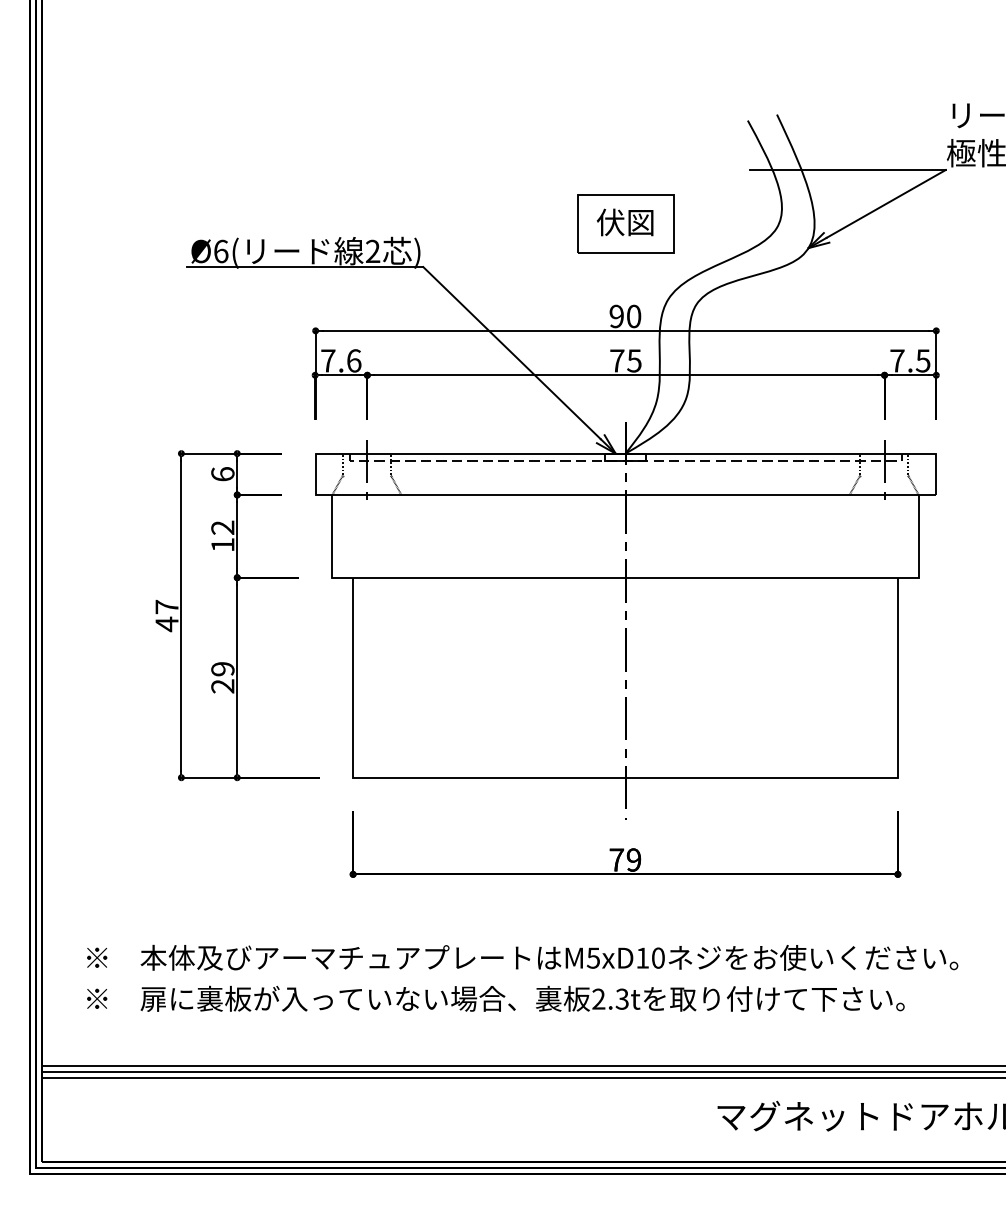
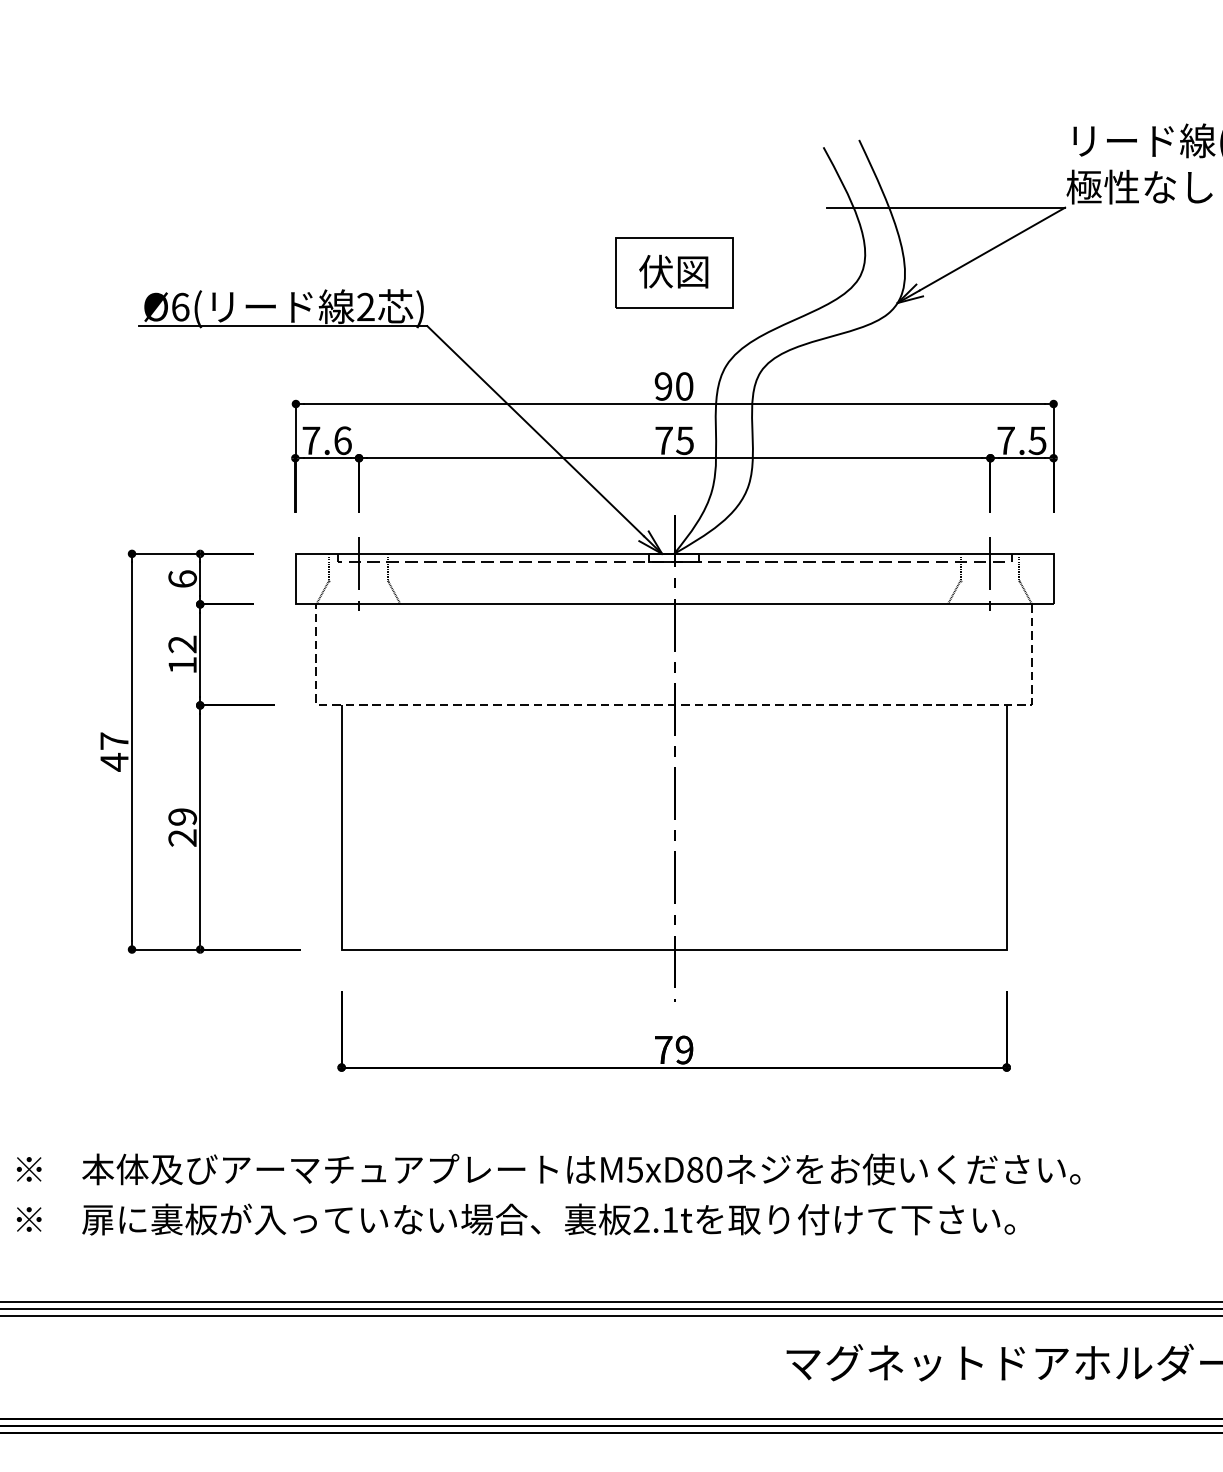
line: (625, 577) -> (674, 705), solid -> dashed
text: (642, 957) -> (694, 1169), M5xD10 -> M5xD80
text: (621, 998) -> (669, 1219), 2.3t -> 2.1t

